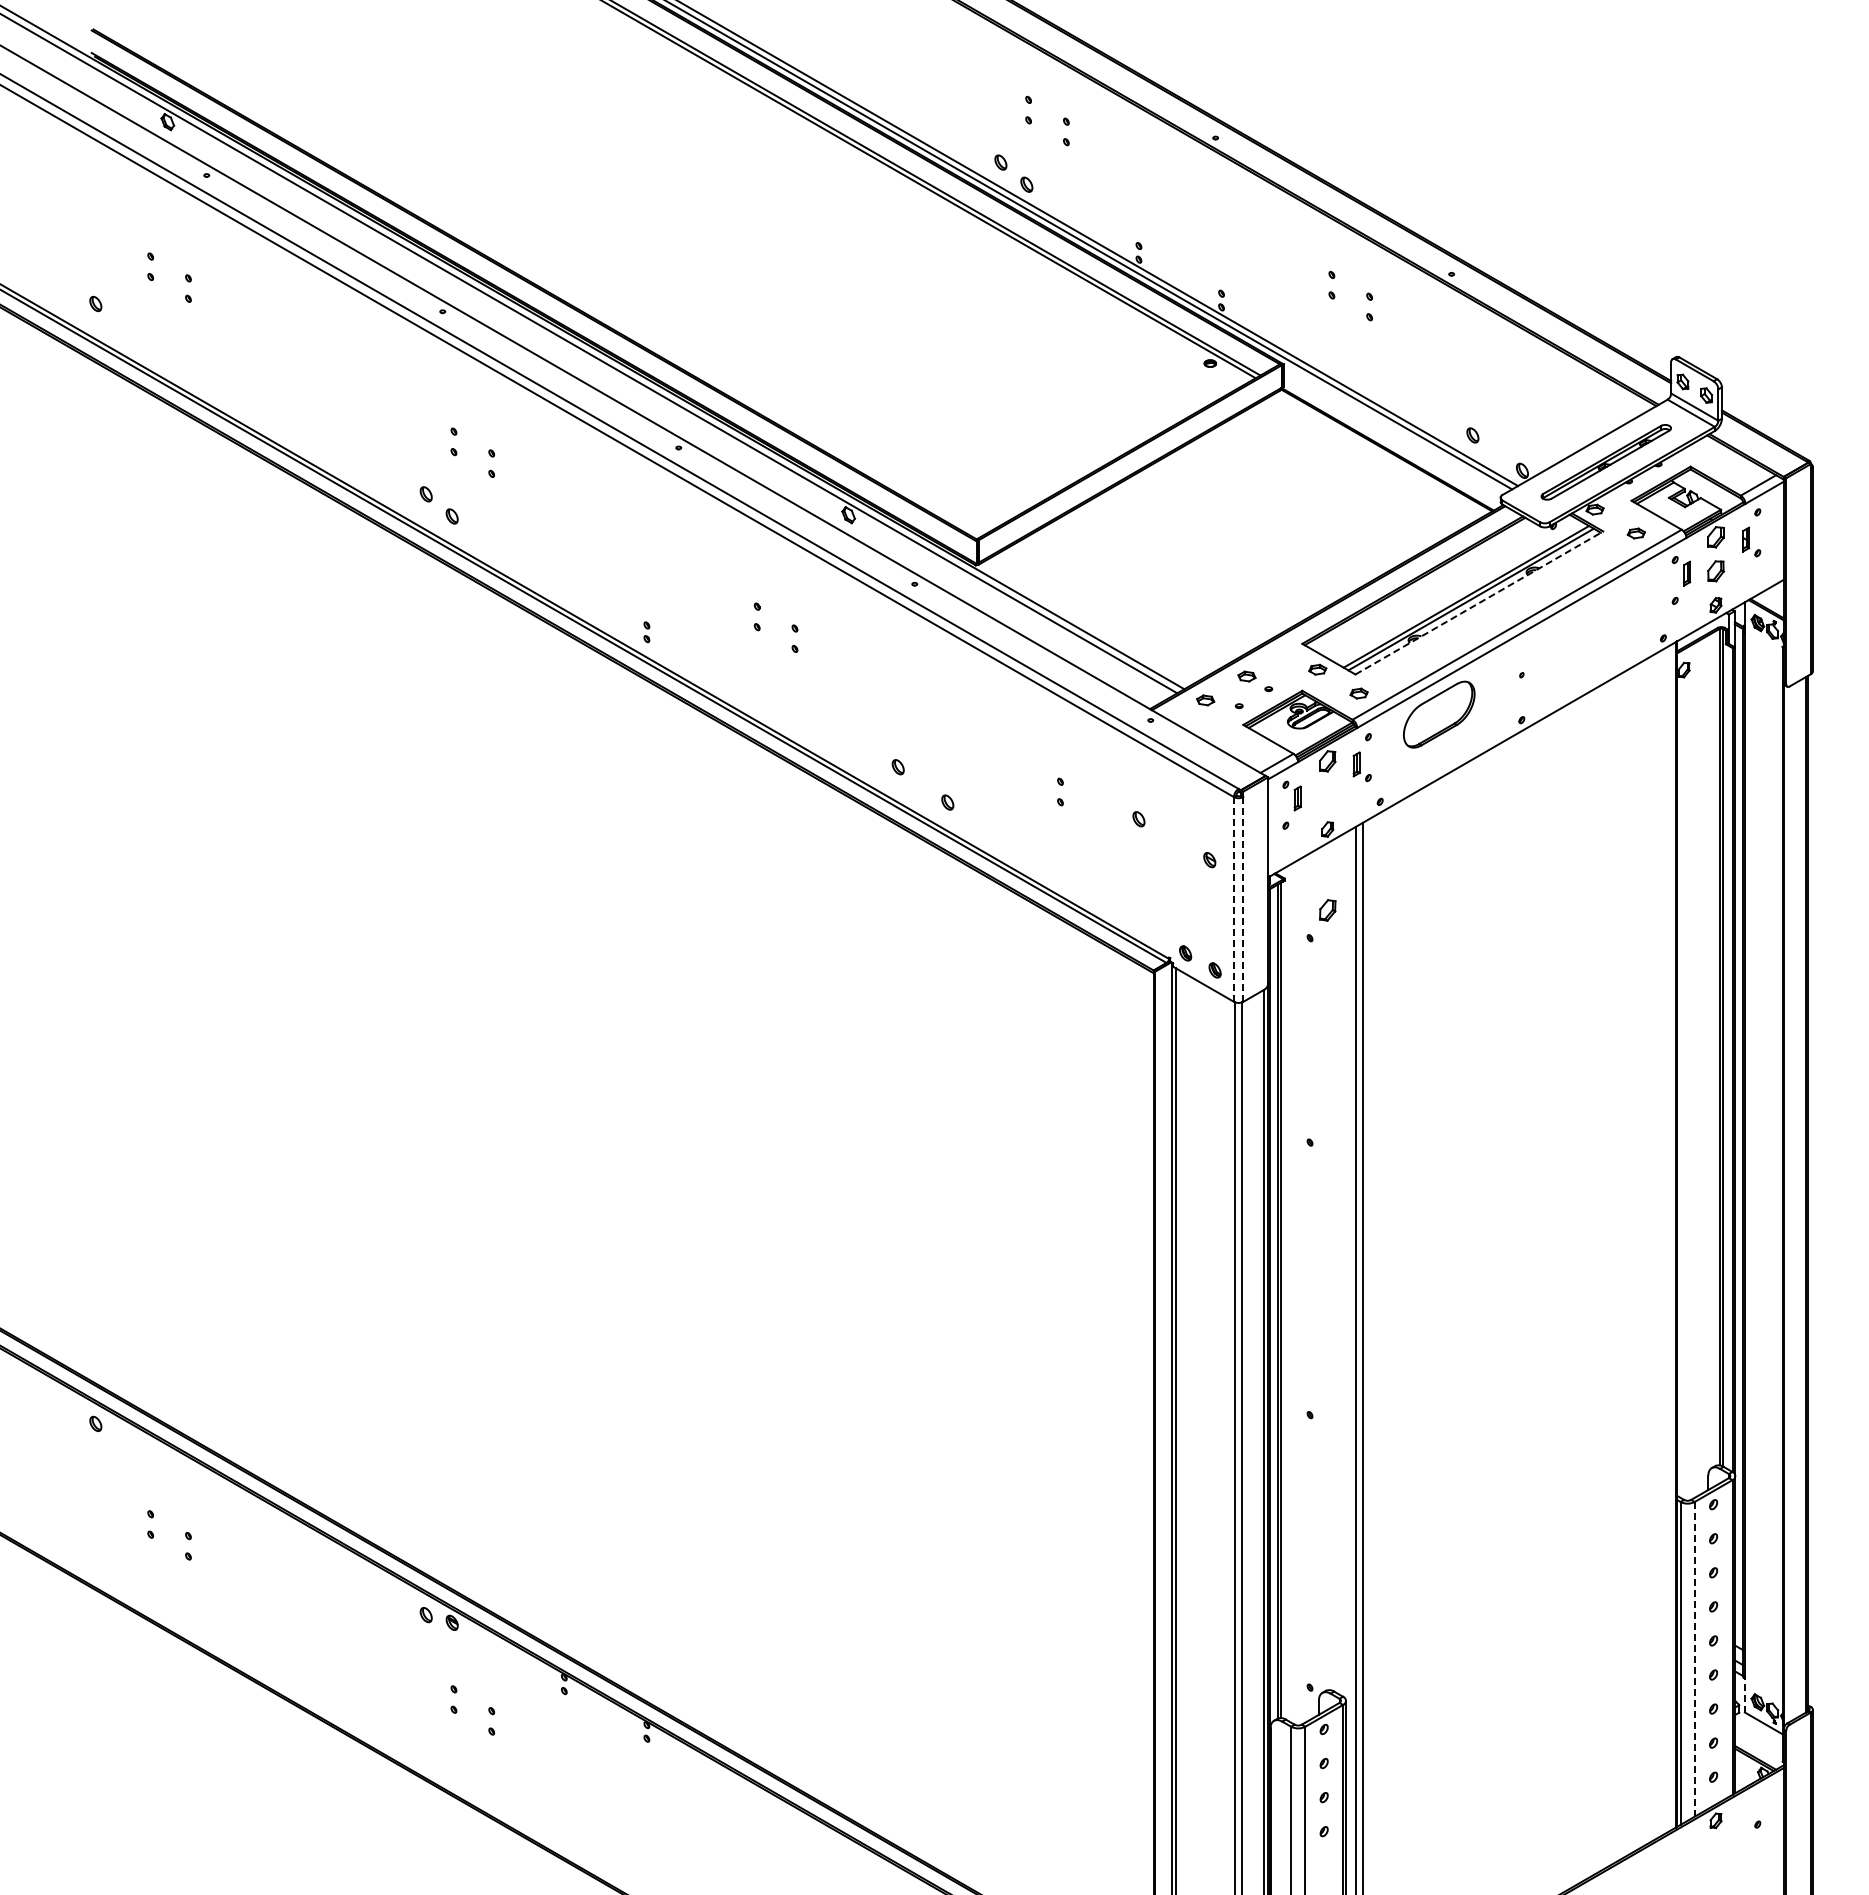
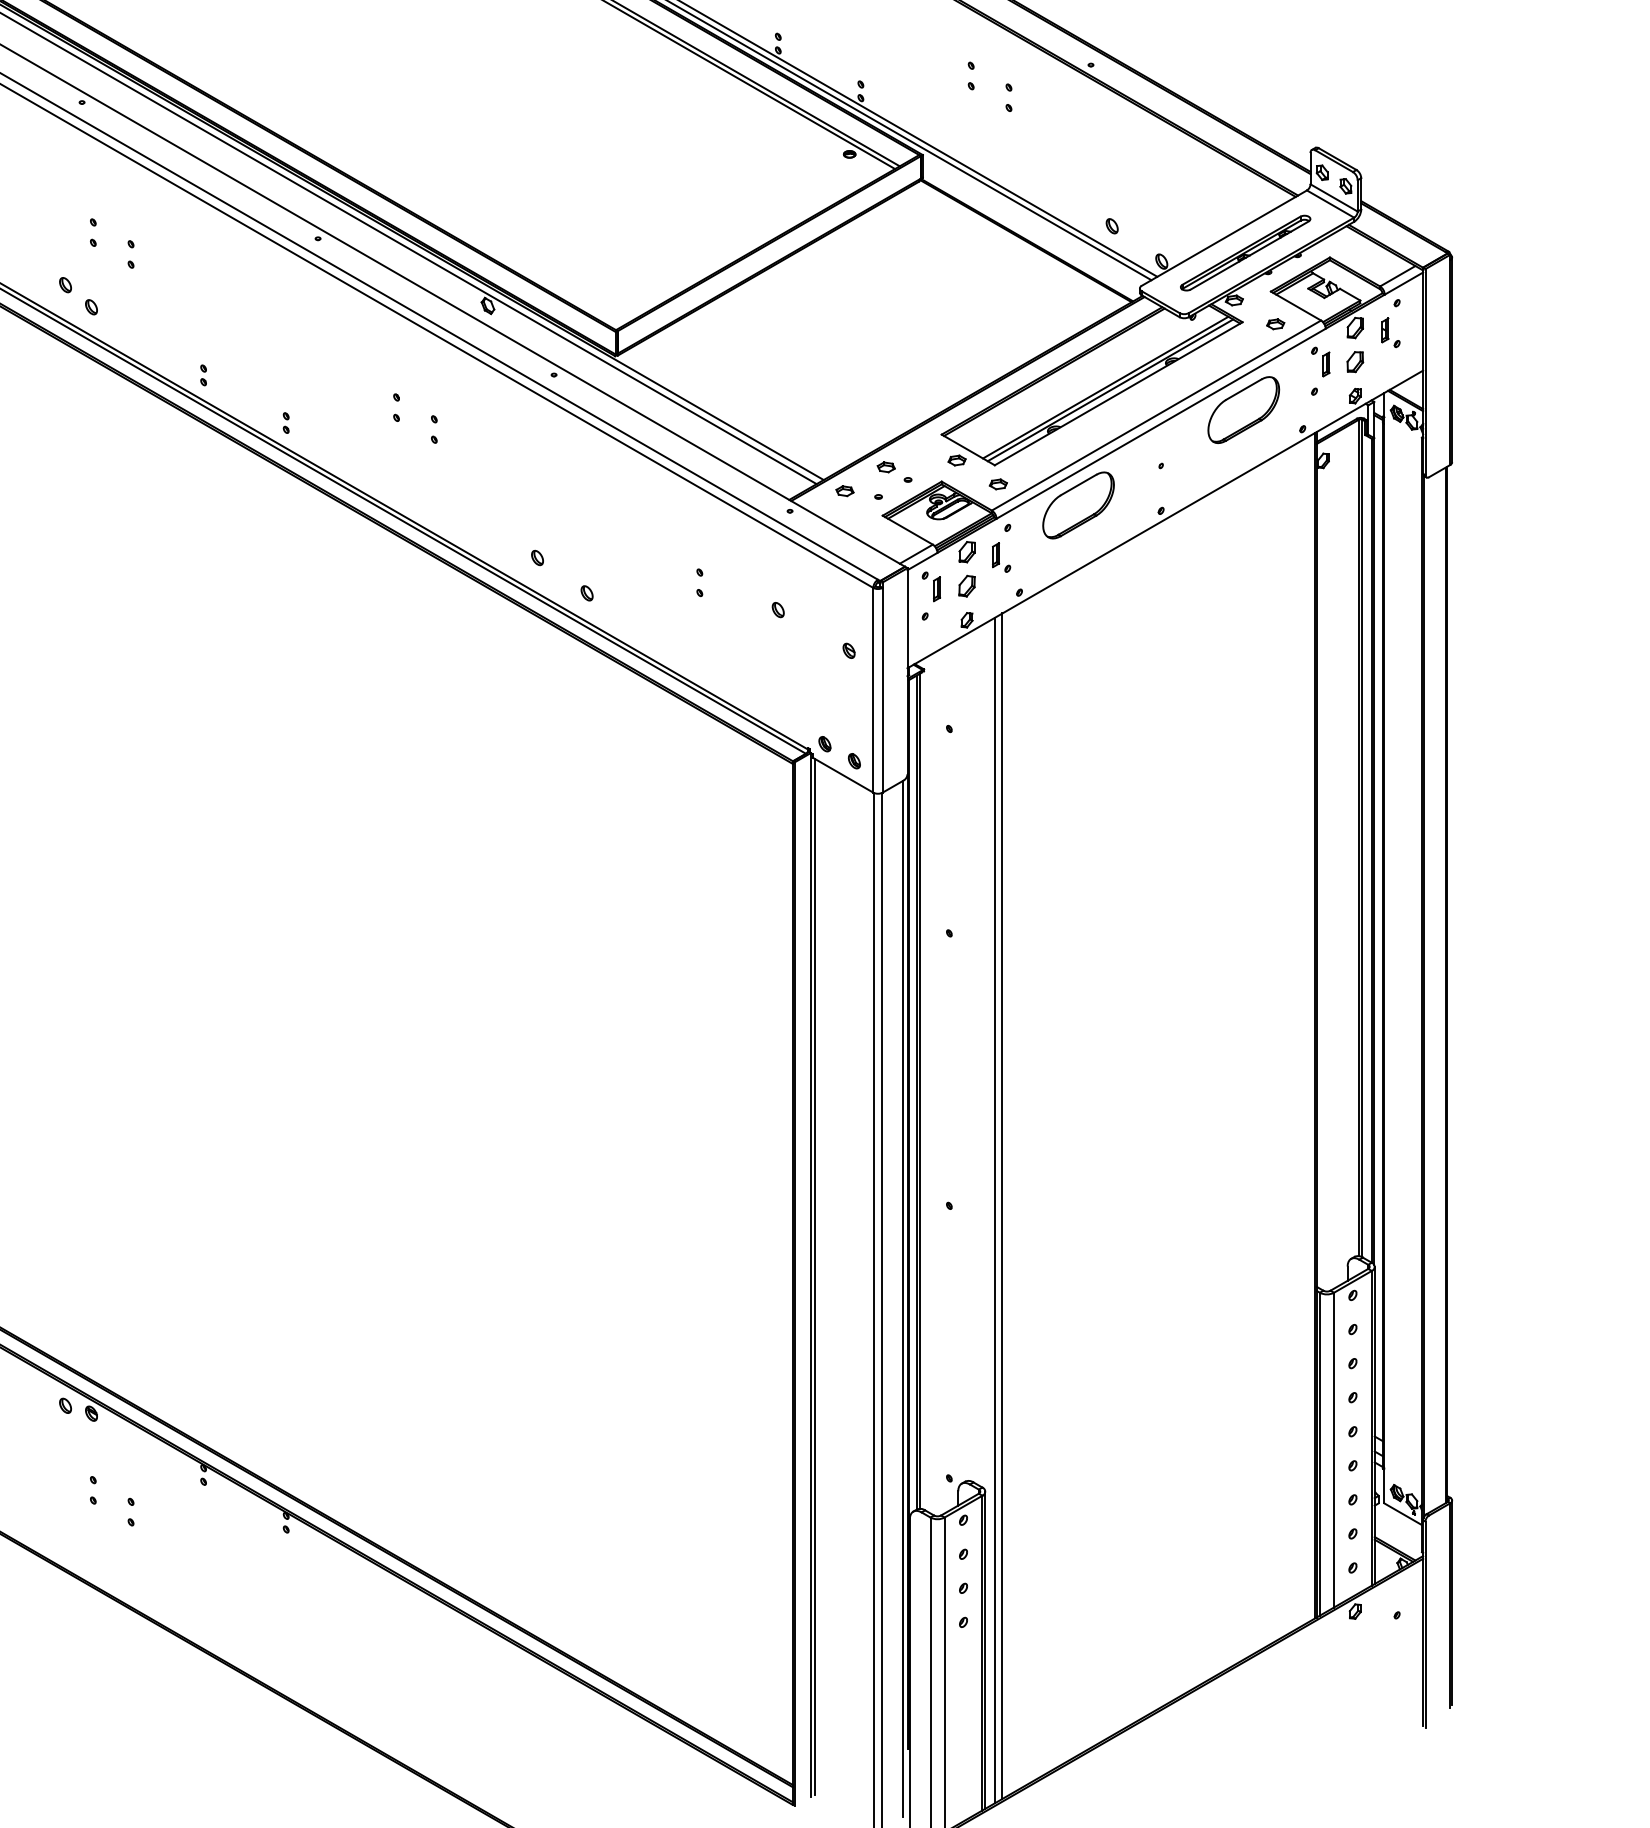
part: (564, 584) -> (203, 375), added
line: (1479, 602) -> (1118, 393), dashed -> solid
part: (1604, 619) -> (1243, 410), added
line: (1233, 898) -> (872, 689), dashed -> solid
line: (1243, 898) -> (882, 689), dashed -> solid
part: (1327, 910) -> (966, 586), moved
line: (1694, 1659) -> (1333, 1450), dashed -> solid
line: (1744, 1694) -> (1383, 1485), dashed -> solid

